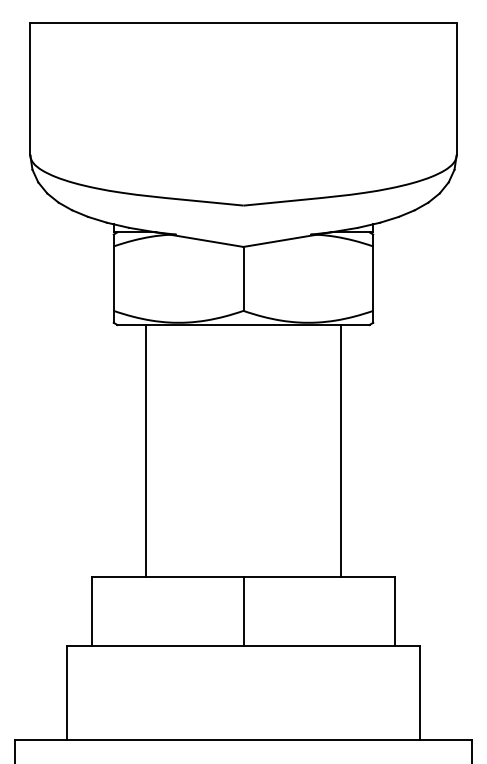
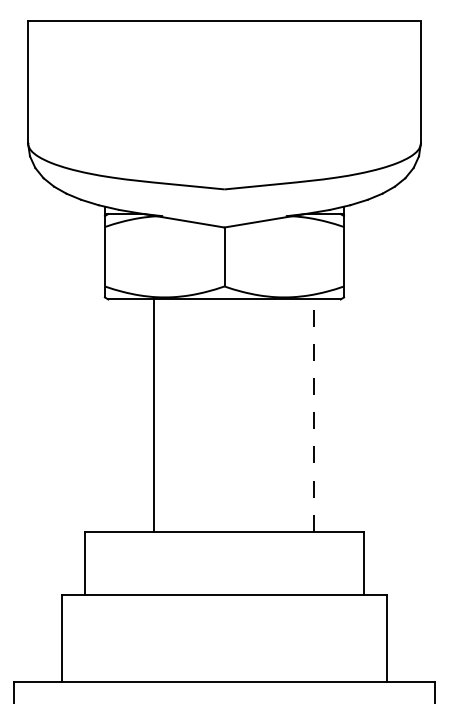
line: (340, 450) -> (313, 415), solid -> dashed
line: (146, 451) -> (154, 416), moved
line: (243, 611) -> (224, 563), removed

